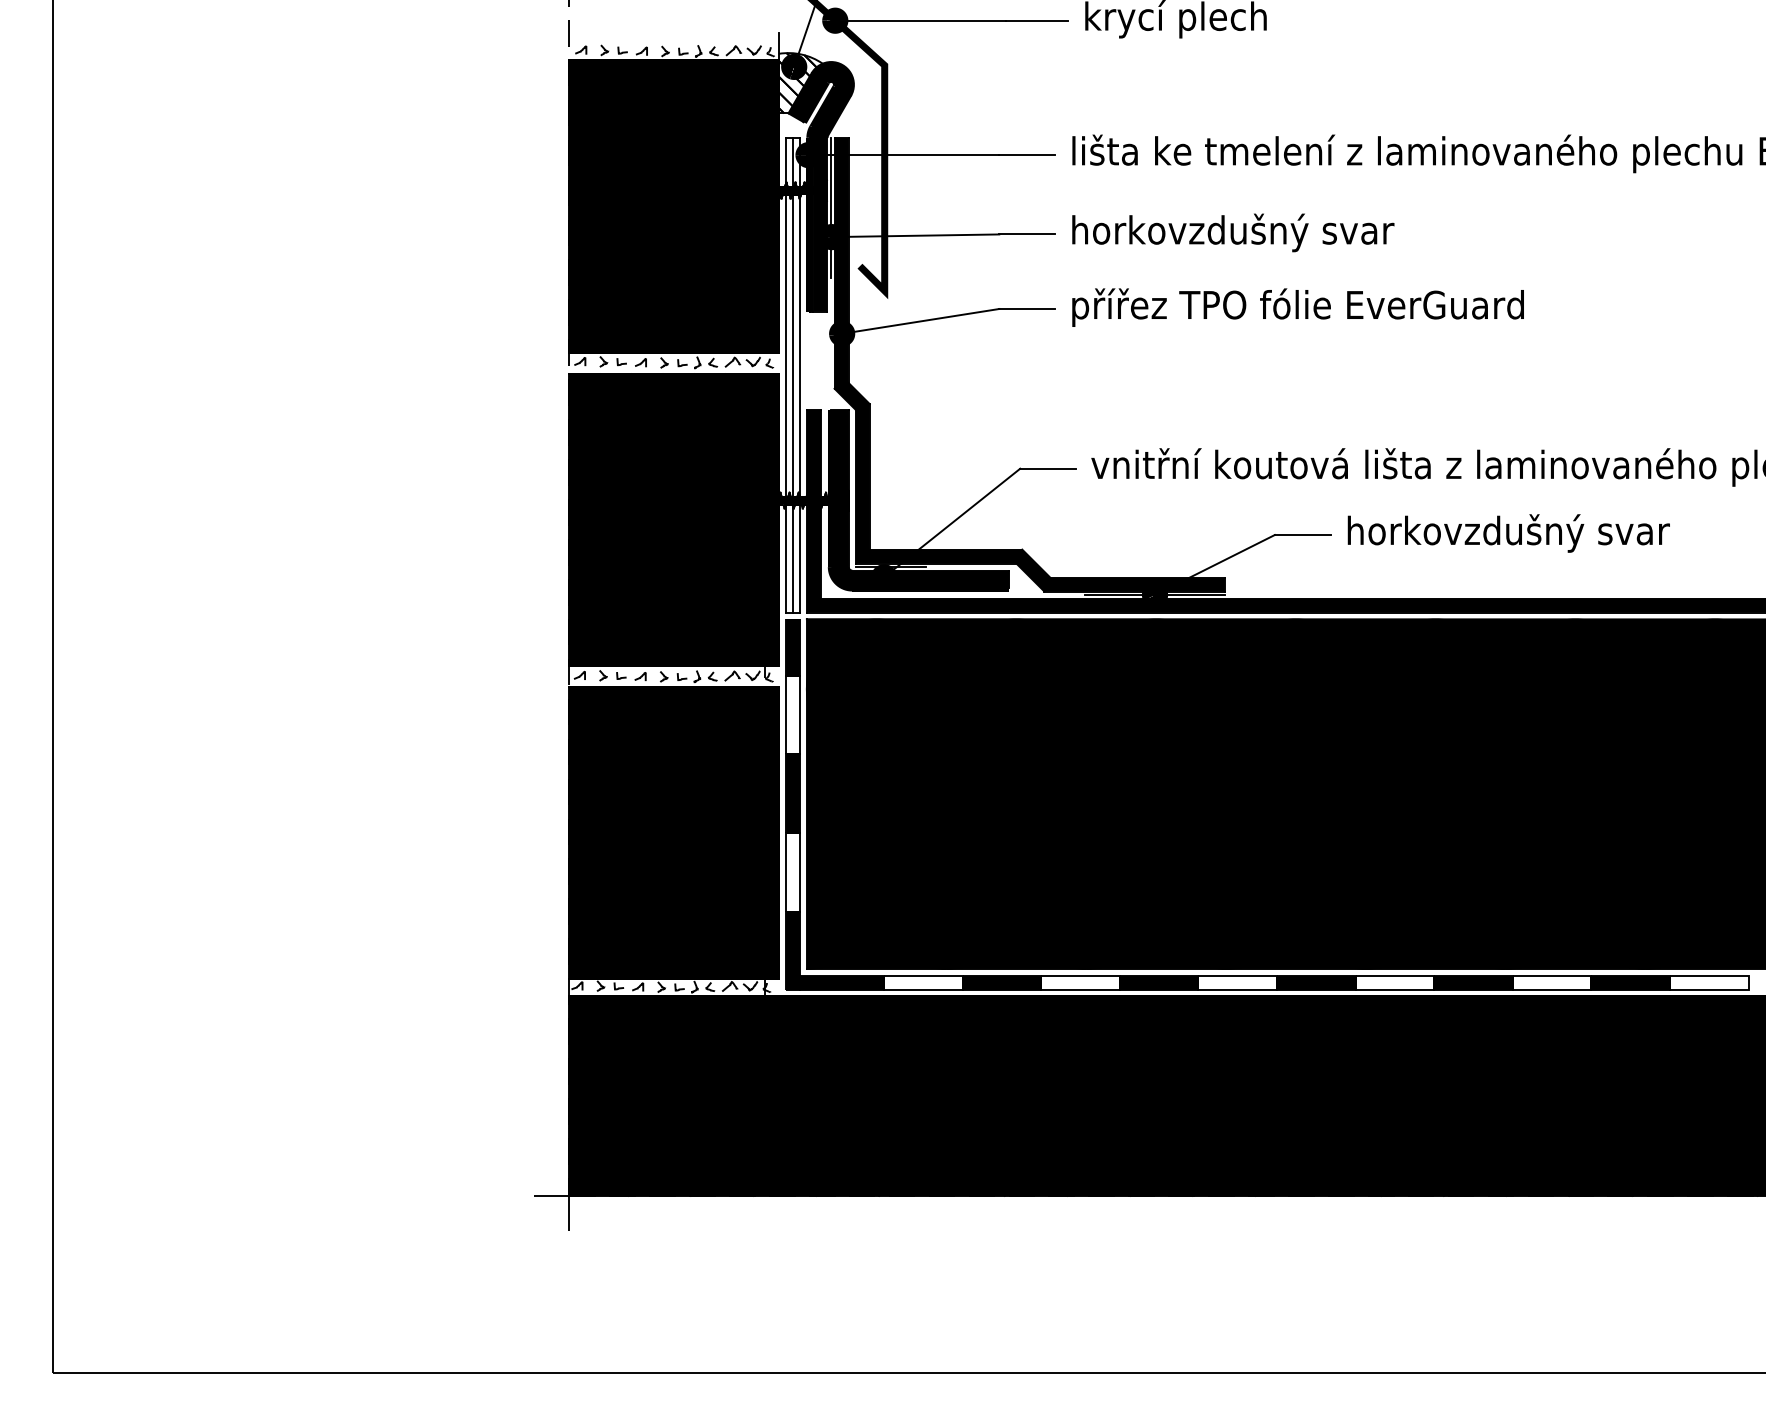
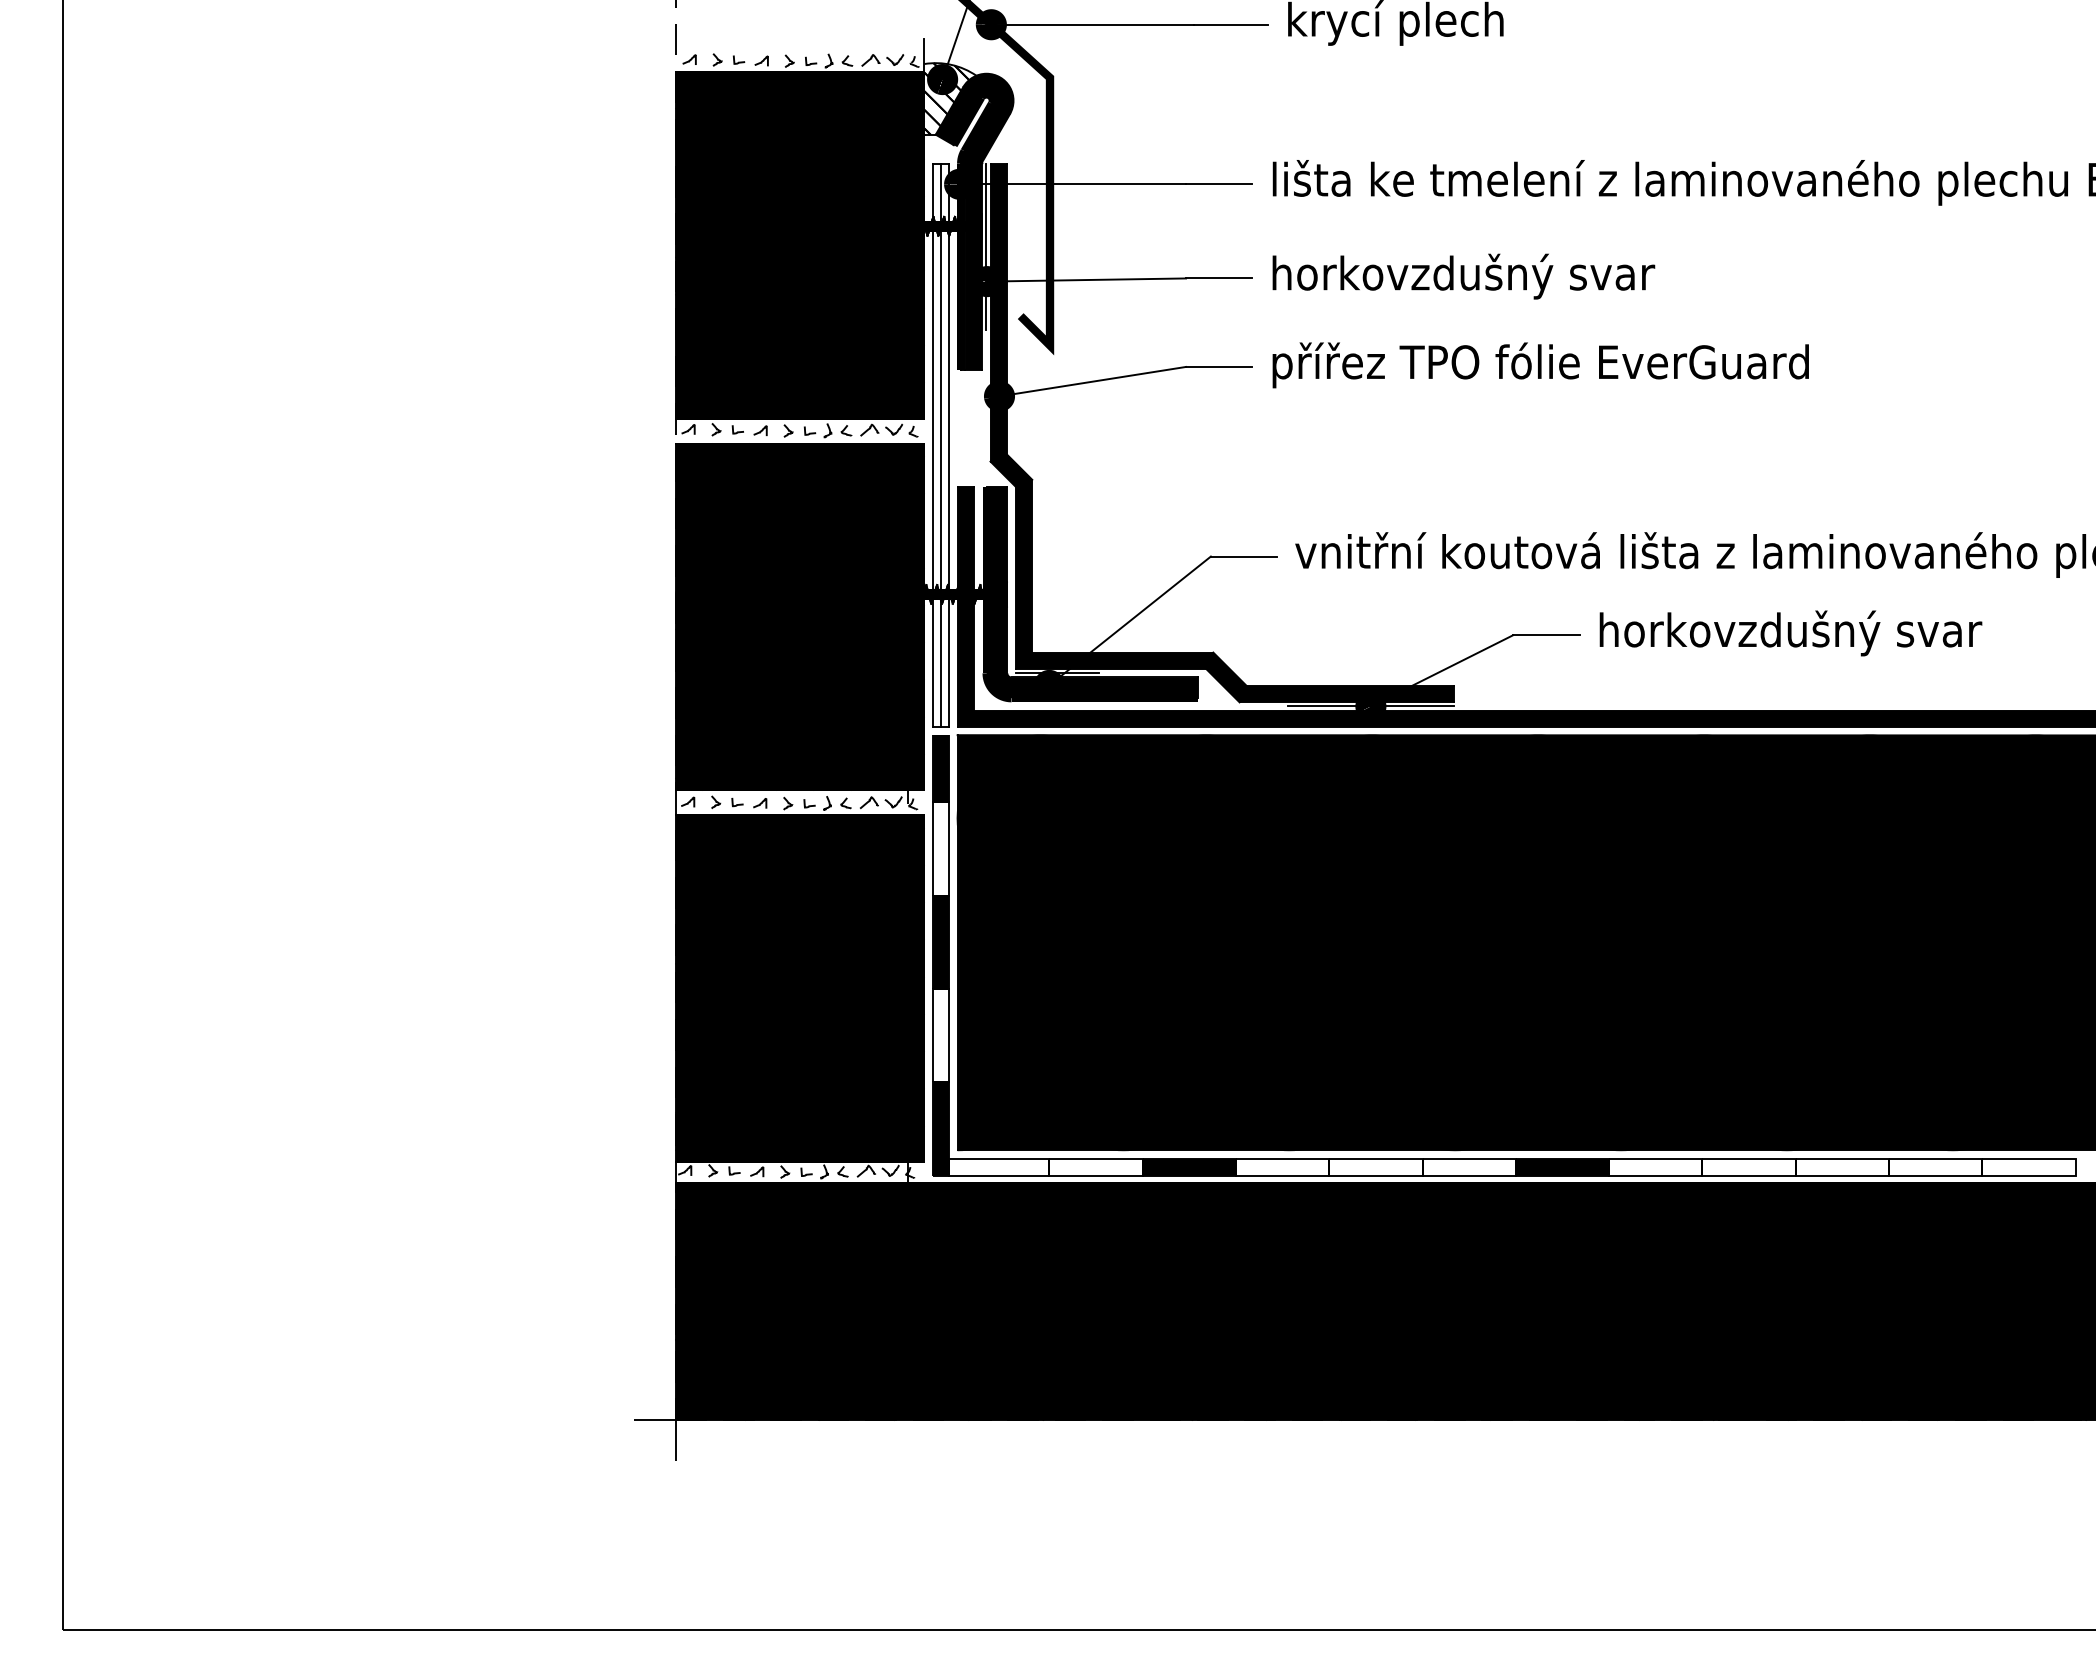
fill: (842, 983) -> (999, 1167), removed
fill: (1158, 983) -> (1375, 1167), removed
fill: (1473, 983) -> (1748, 1167), removed
fill: (1630, 983) -> (1935, 1167), removed

